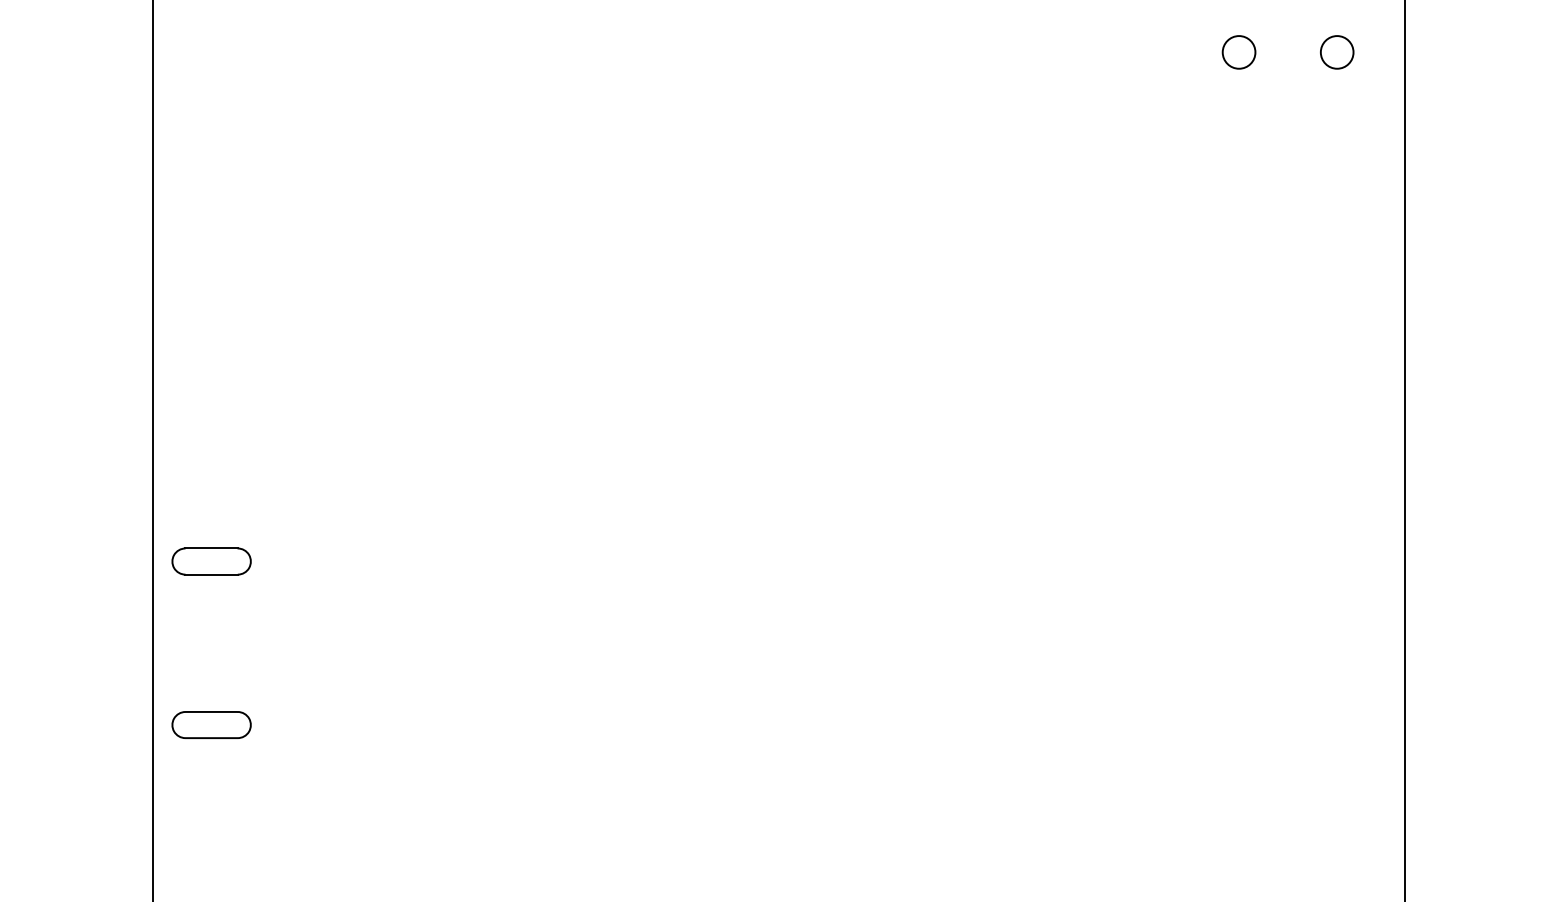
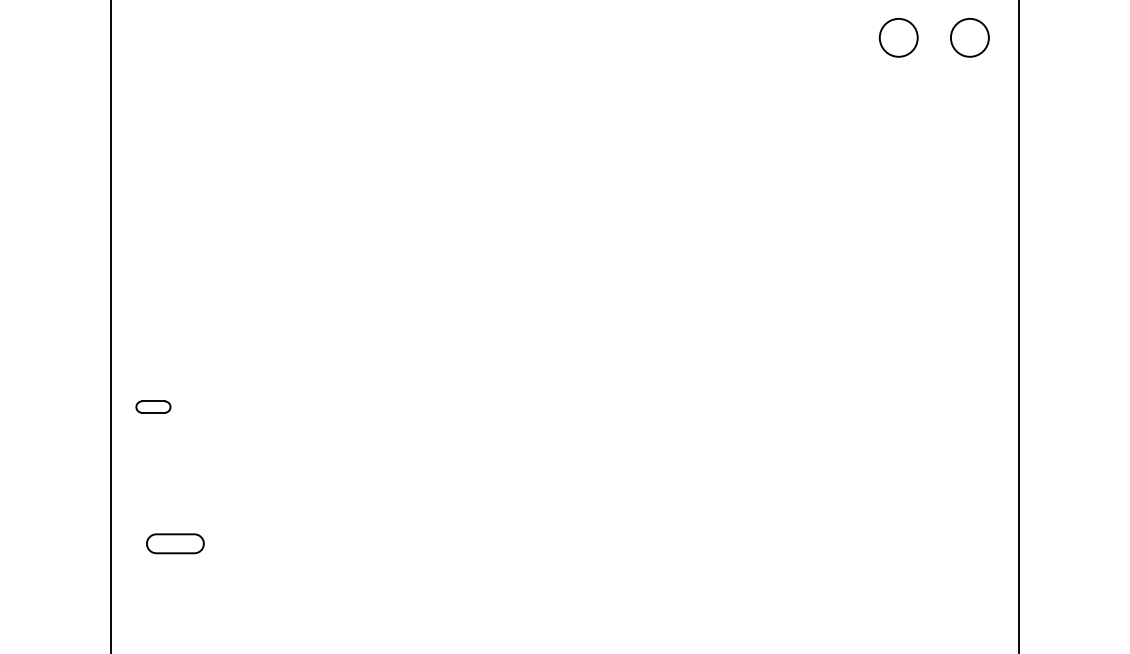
circle: (1238, 51) -> (898, 37), size x1.6
circle: (1336, 51) -> (969, 37), size x1.6
part: (211, 560) -> (153, 406), size x0.6
part: (211, 724) -> (175, 543), moved

